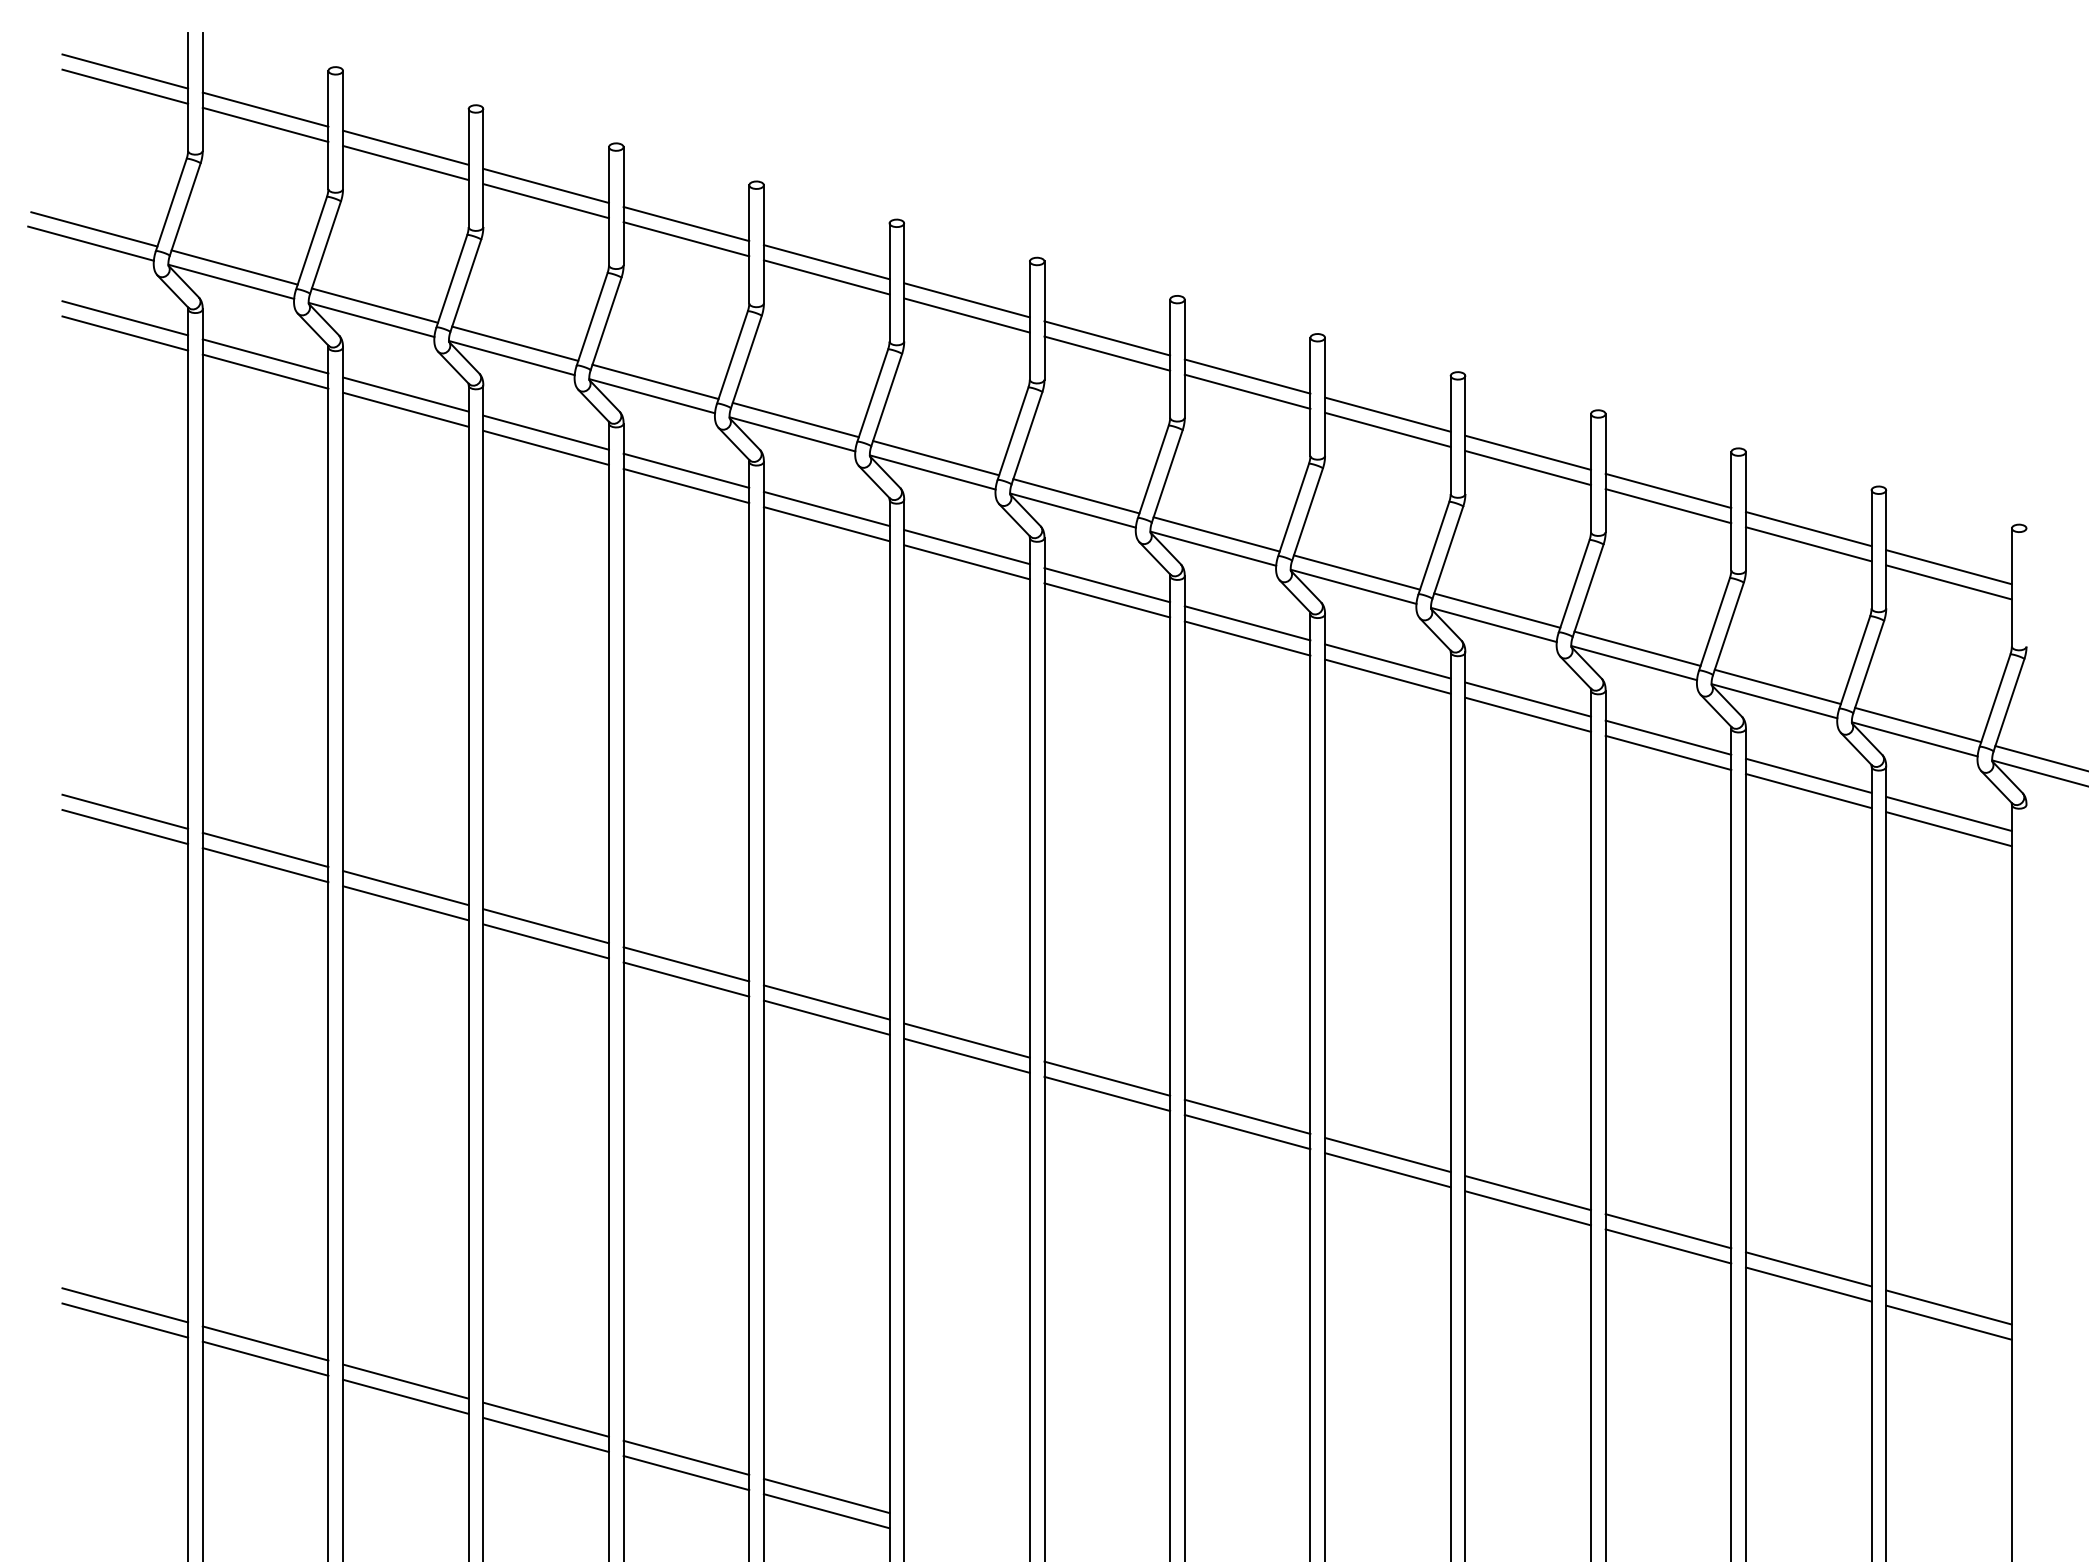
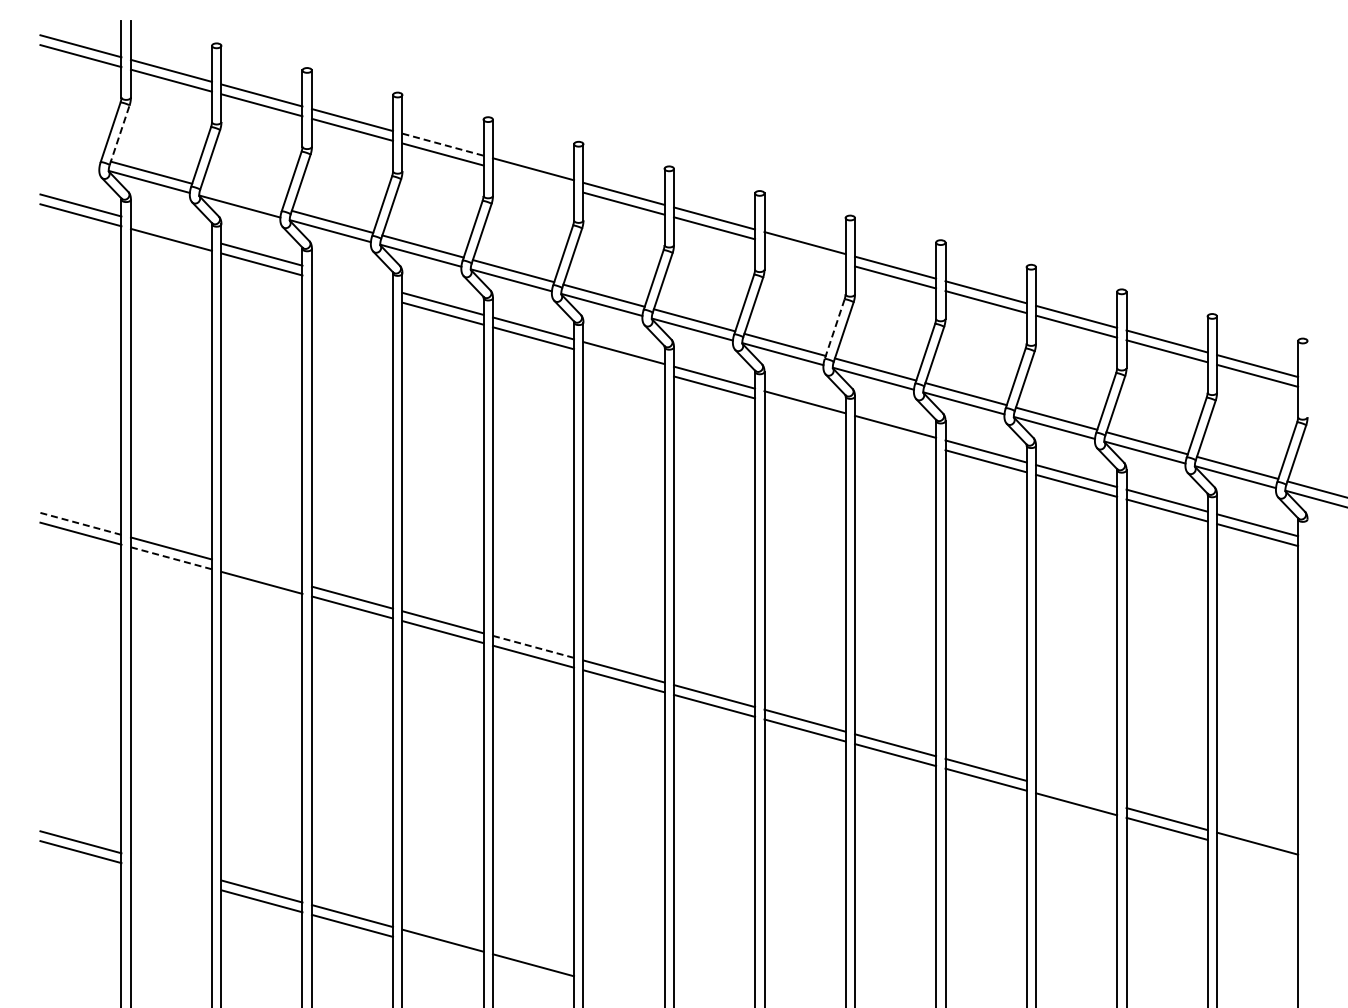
line: (185, 208) -> (119, 134), solid -> dashed
line: (685, 223) -> (442, 144), solid -> dashed
line: (93, 229) -> (60, 148), removed
line: (90, 243) -> (58, 157), removed
line: (826, 278) -> (533, 179), removed
line: (374, 305) -> (241, 197), removed
line: (264, 357) -> (170, 230), removed
line: (1246, 391) -> (804, 252), removed
line: (546, 433) -> (352, 279), removed
line: (546, 448) -> (352, 289), removed
line: (1293, 510) -> (834, 329), solid -> dashed
line: (966, 561) -> (623, 362), removed
line: (1246, 639) -> (804, 412), removed
line: (1387, 676) -> (895, 436), removed
line: (124, 811) -> (80, 523), solid -> dashed
line: (265, 865) -> (171, 558), solid -> dashed
line: (405, 888) -> (261, 573), removed
line: (826, 1001) -> (533, 646), solid -> dashed
line: (1668, 1231) -> (1076, 794), removed
line: (1948, 1322) -> (1257, 853), removed
line: (264, 1342) -> (170, 866), removed
line: (264, 1358) -> (170, 876), removed
line: (685, 1473) -> (442, 950), removed
line: (826, 1511) -> (533, 975), removed

